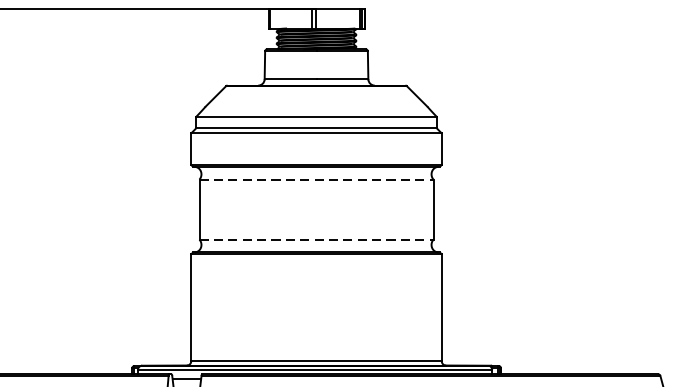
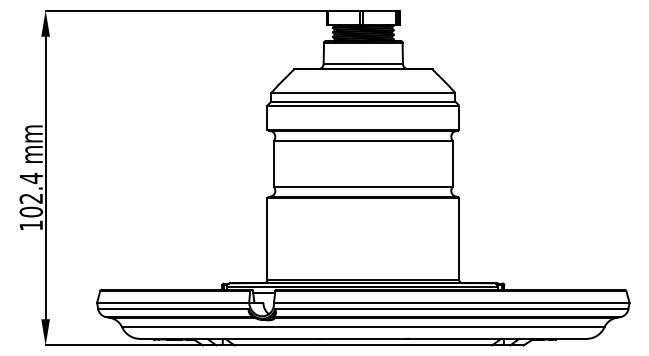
line: (316, 179) -> (363, 140), dashed -> solid
line: (316, 239) -> (363, 186), dashed -> solid

